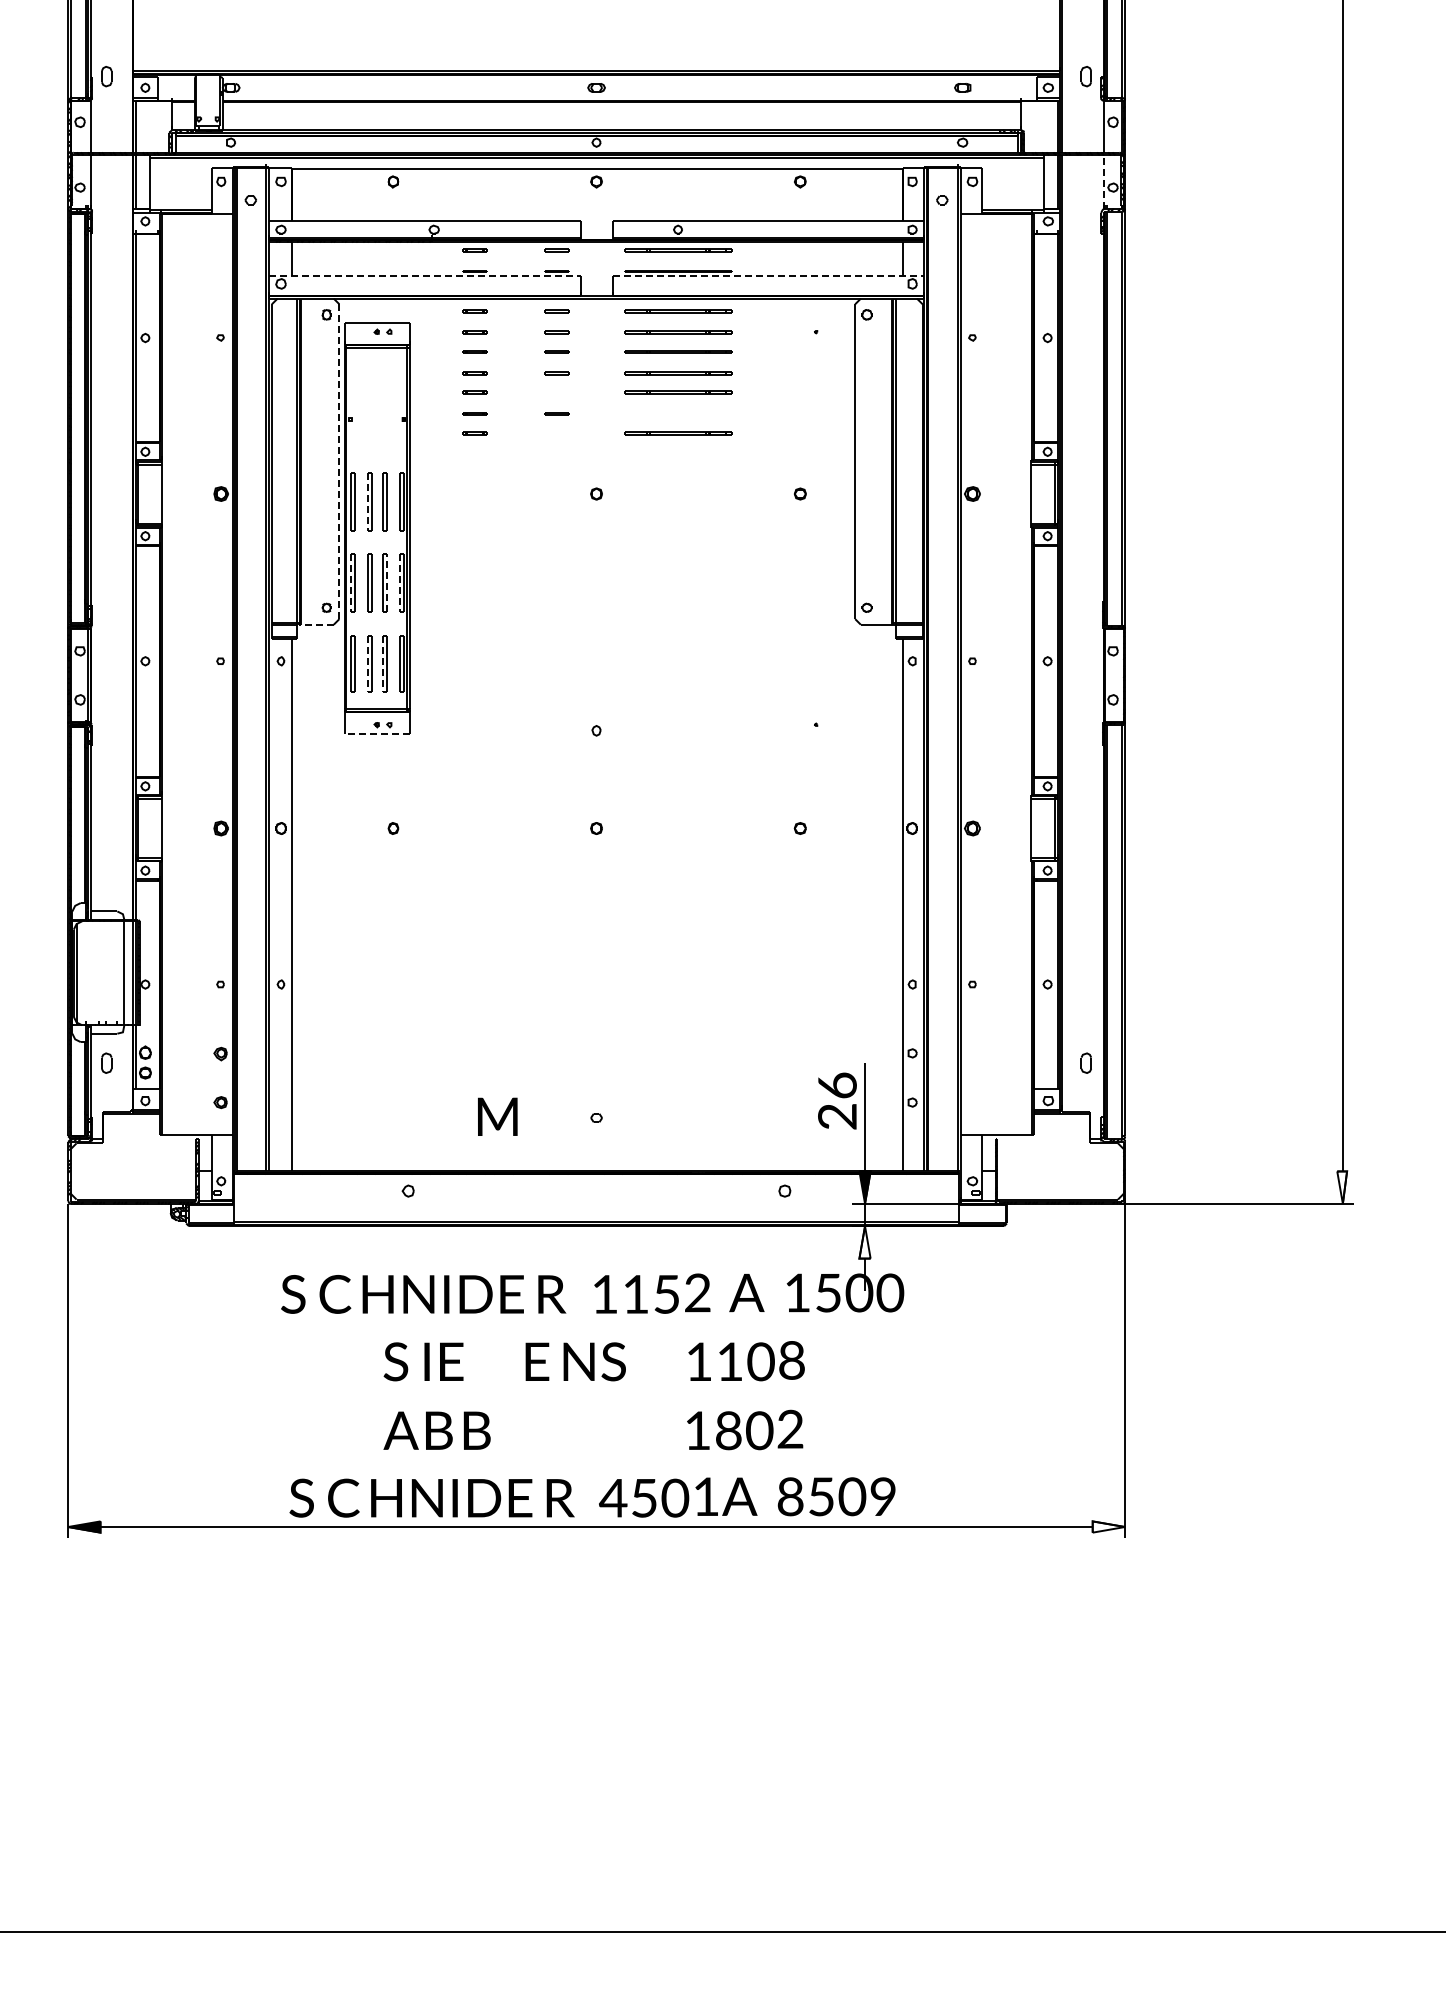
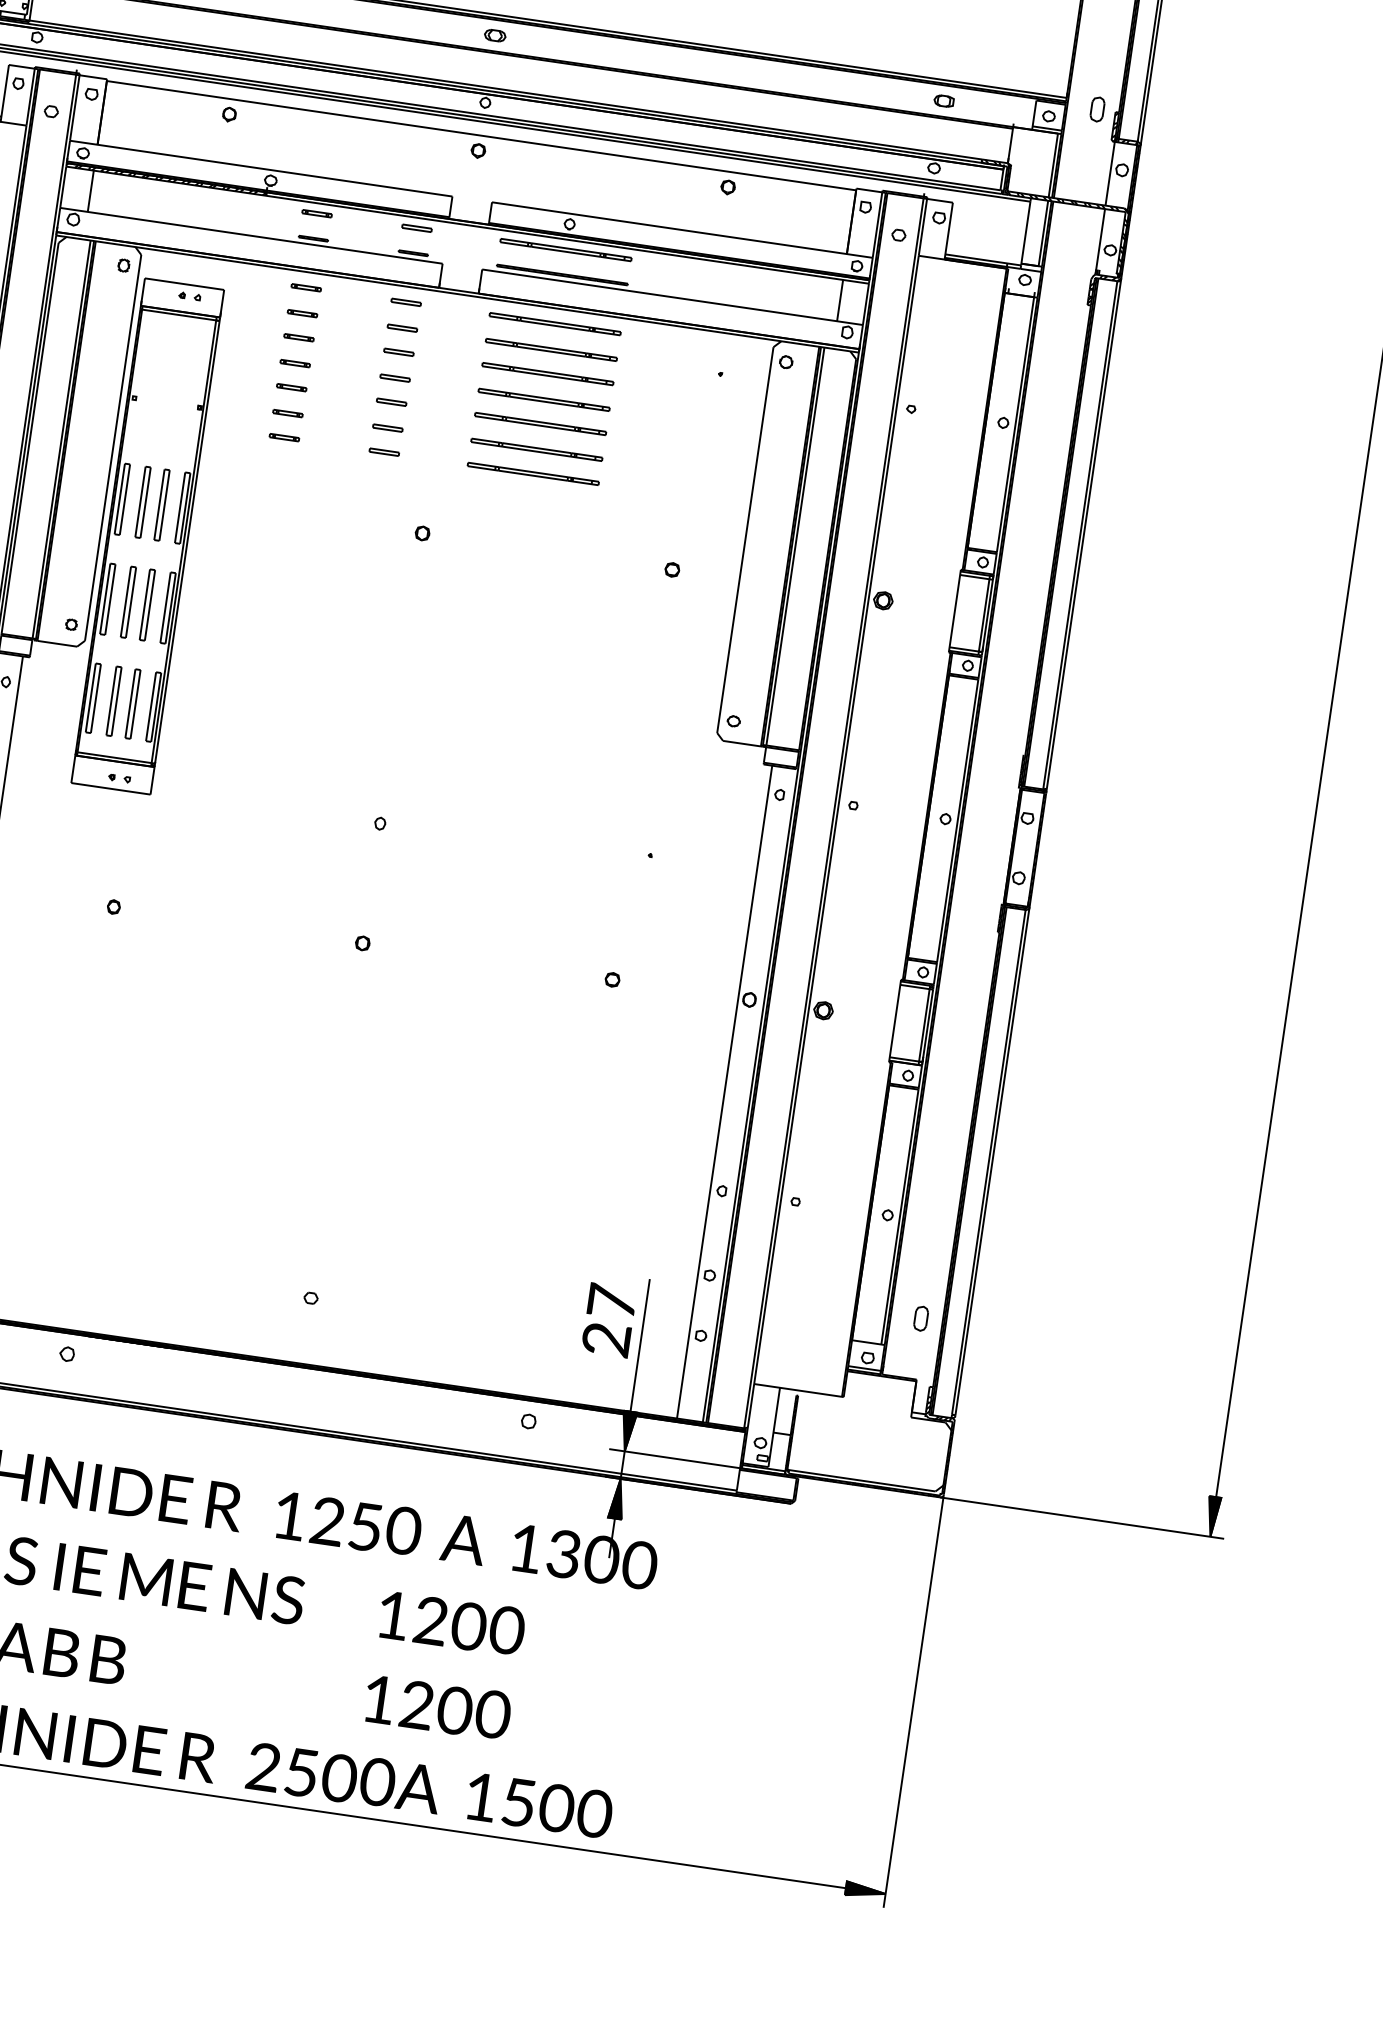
line: (1103, 182) -> (1099, 242), dashed -> solid
line: (425, 276) -> (251, 236), dashed -> solid
line: (769, 276) -> (673, 297), dashed -> solid
line: (556, 391) -> (391, 400), added
line: (678, 413) -> (537, 449), added
line: (556, 432) -> (384, 450), added
line: (339, 461) -> (113, 447), dashed -> solid
line: (367, 501) -> (140, 501), dashed -> solid
line: (350, 583) -> (105, 599), dashed -> solid
line: (387, 583) -> (150, 605), dashed -> solid
line: (399, 583) -> (165, 607), dashed -> solid
line: (317, 624) -> (57, 643), dashed -> solid
line: (367, 664) -> (111, 701), dashed -> solid
line: (382, 664) -> (129, 704), dashed -> solid
line: (376, 734) -> (109, 788), dashed -> solid
text: (837, 1085) -> (612, 1301), 6 -> 7
text: (497, 1116) -> (146, 1578), moved
fill: (1342, 1187) -> (1212, 1516), added
fill: (864, 1242) -> (617, 1498), added
text: (697, 1292) -> (403, 1530), 2 -> 0
text: (827, 1292) -> (562, 1553), 5 -> 3
text: (635, 1294) -> (327, 1521), 1 -> 2
text: (791, 1360) -> (506, 1630), 8 -> 0
text: (729, 1361) -> (430, 1620), 1 -> 2
text: (790, 1429) -> (493, 1714), 2 -> 0
text: (728, 1431) -> (416, 1706), 8 -> 2
text: (706, 1496) -> (378, 1781), 1 -> 0
text: (790, 1496) -> (481, 1796), 8 -> 1
text: (613, 1497) -> (263, 1766), 4 -> 2
text: (883, 1497) -> (594, 1814), 9 -> 0
fill: (1108, 1526) -> (865, 1890), added

